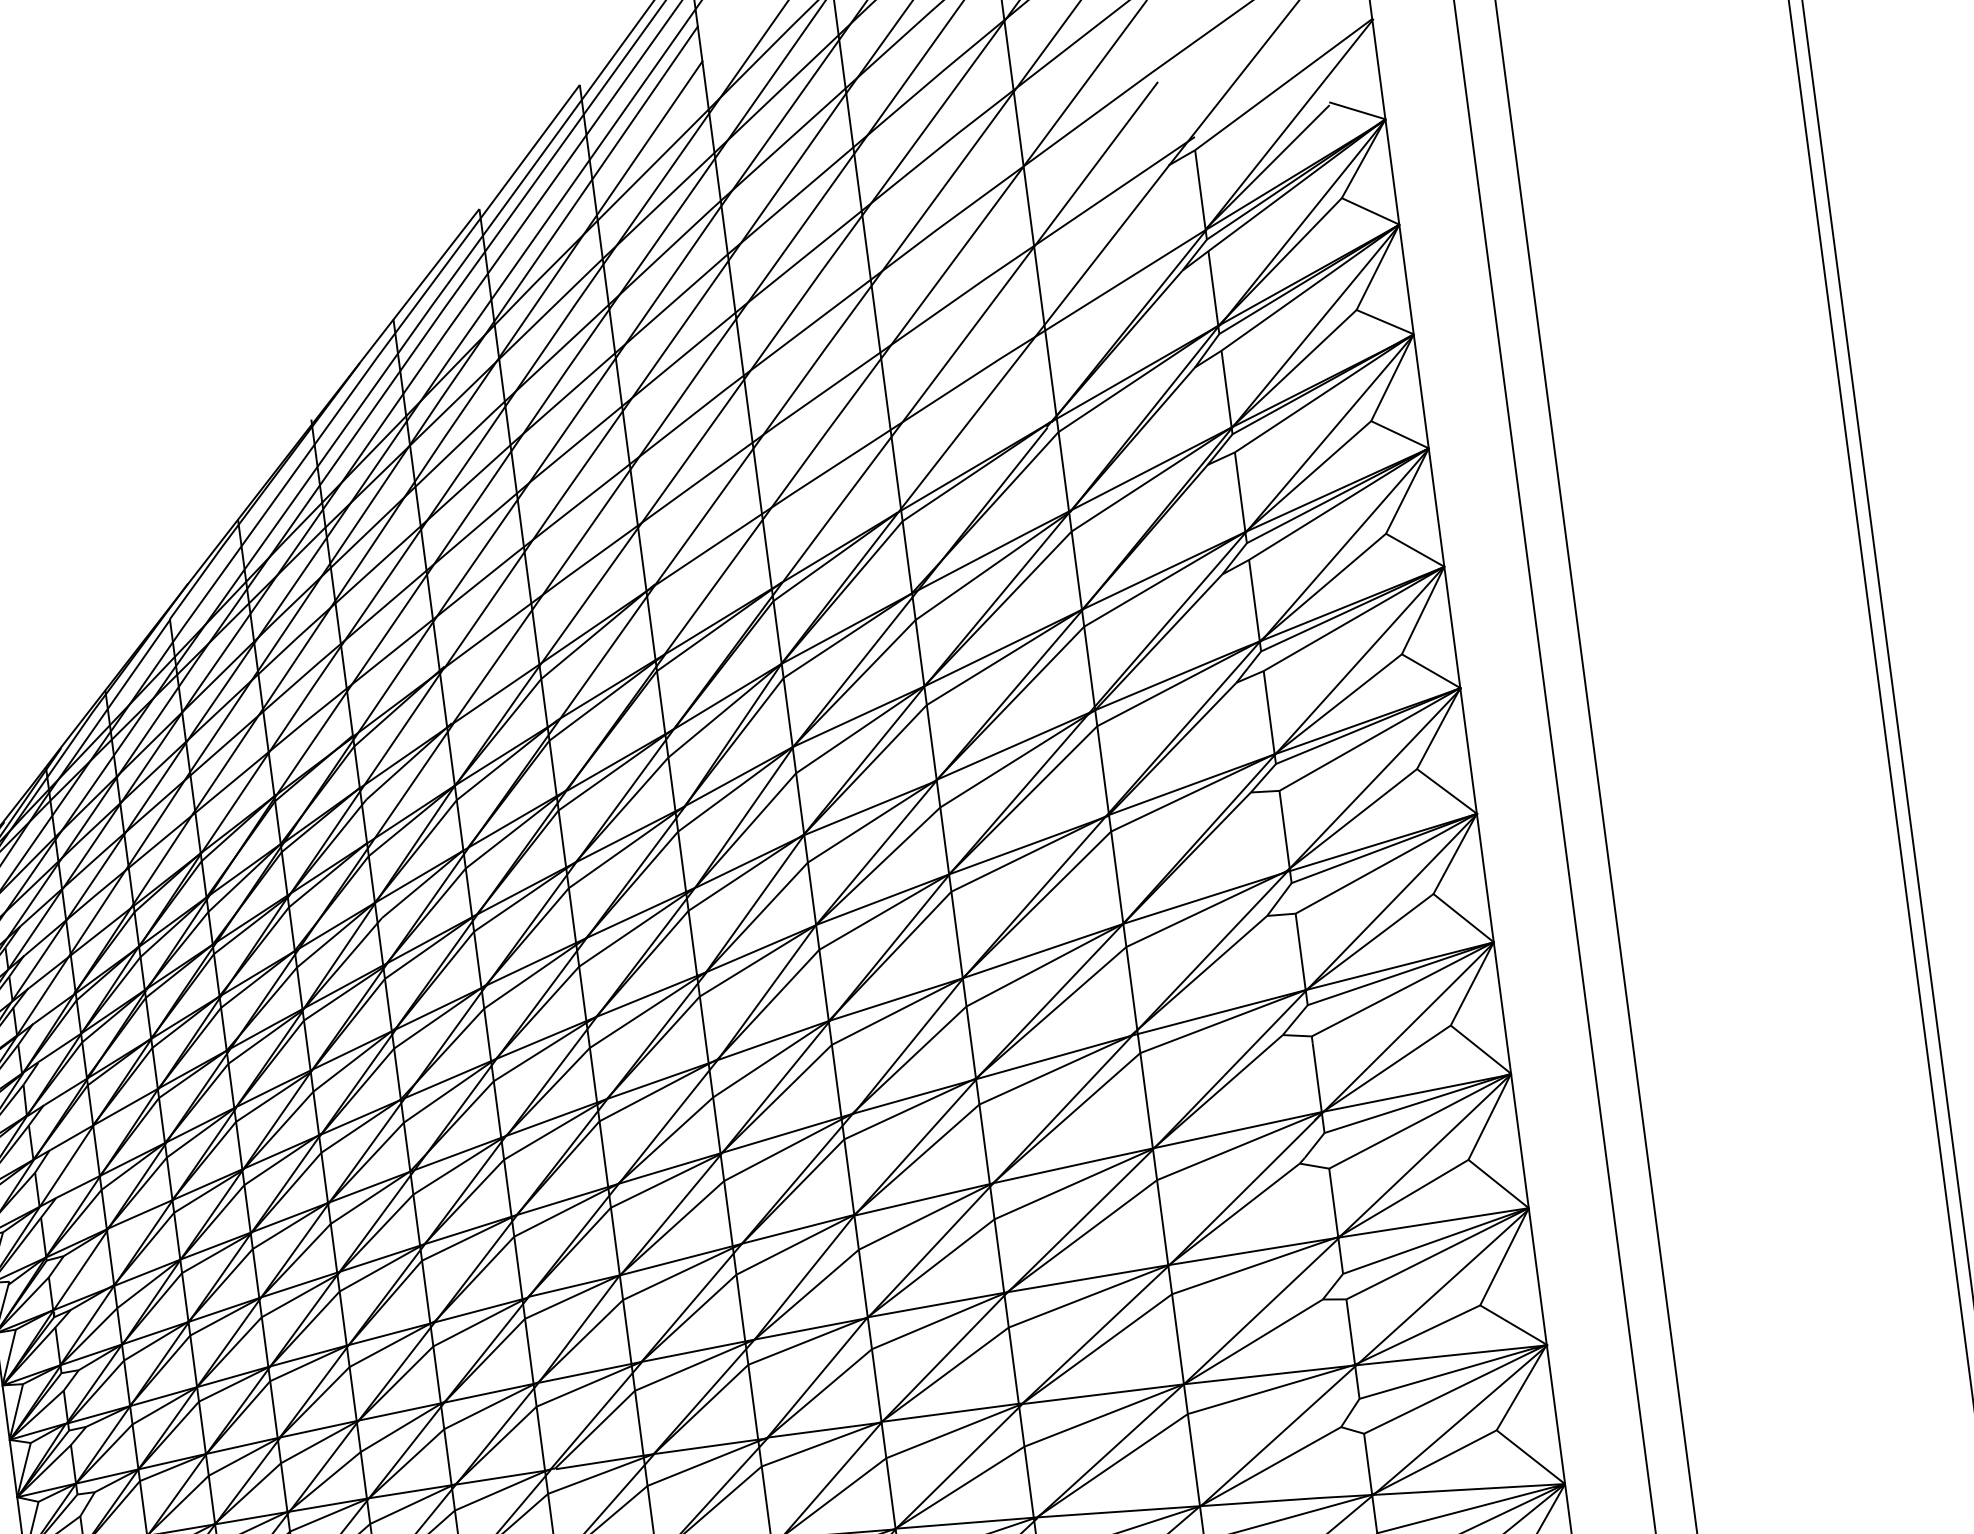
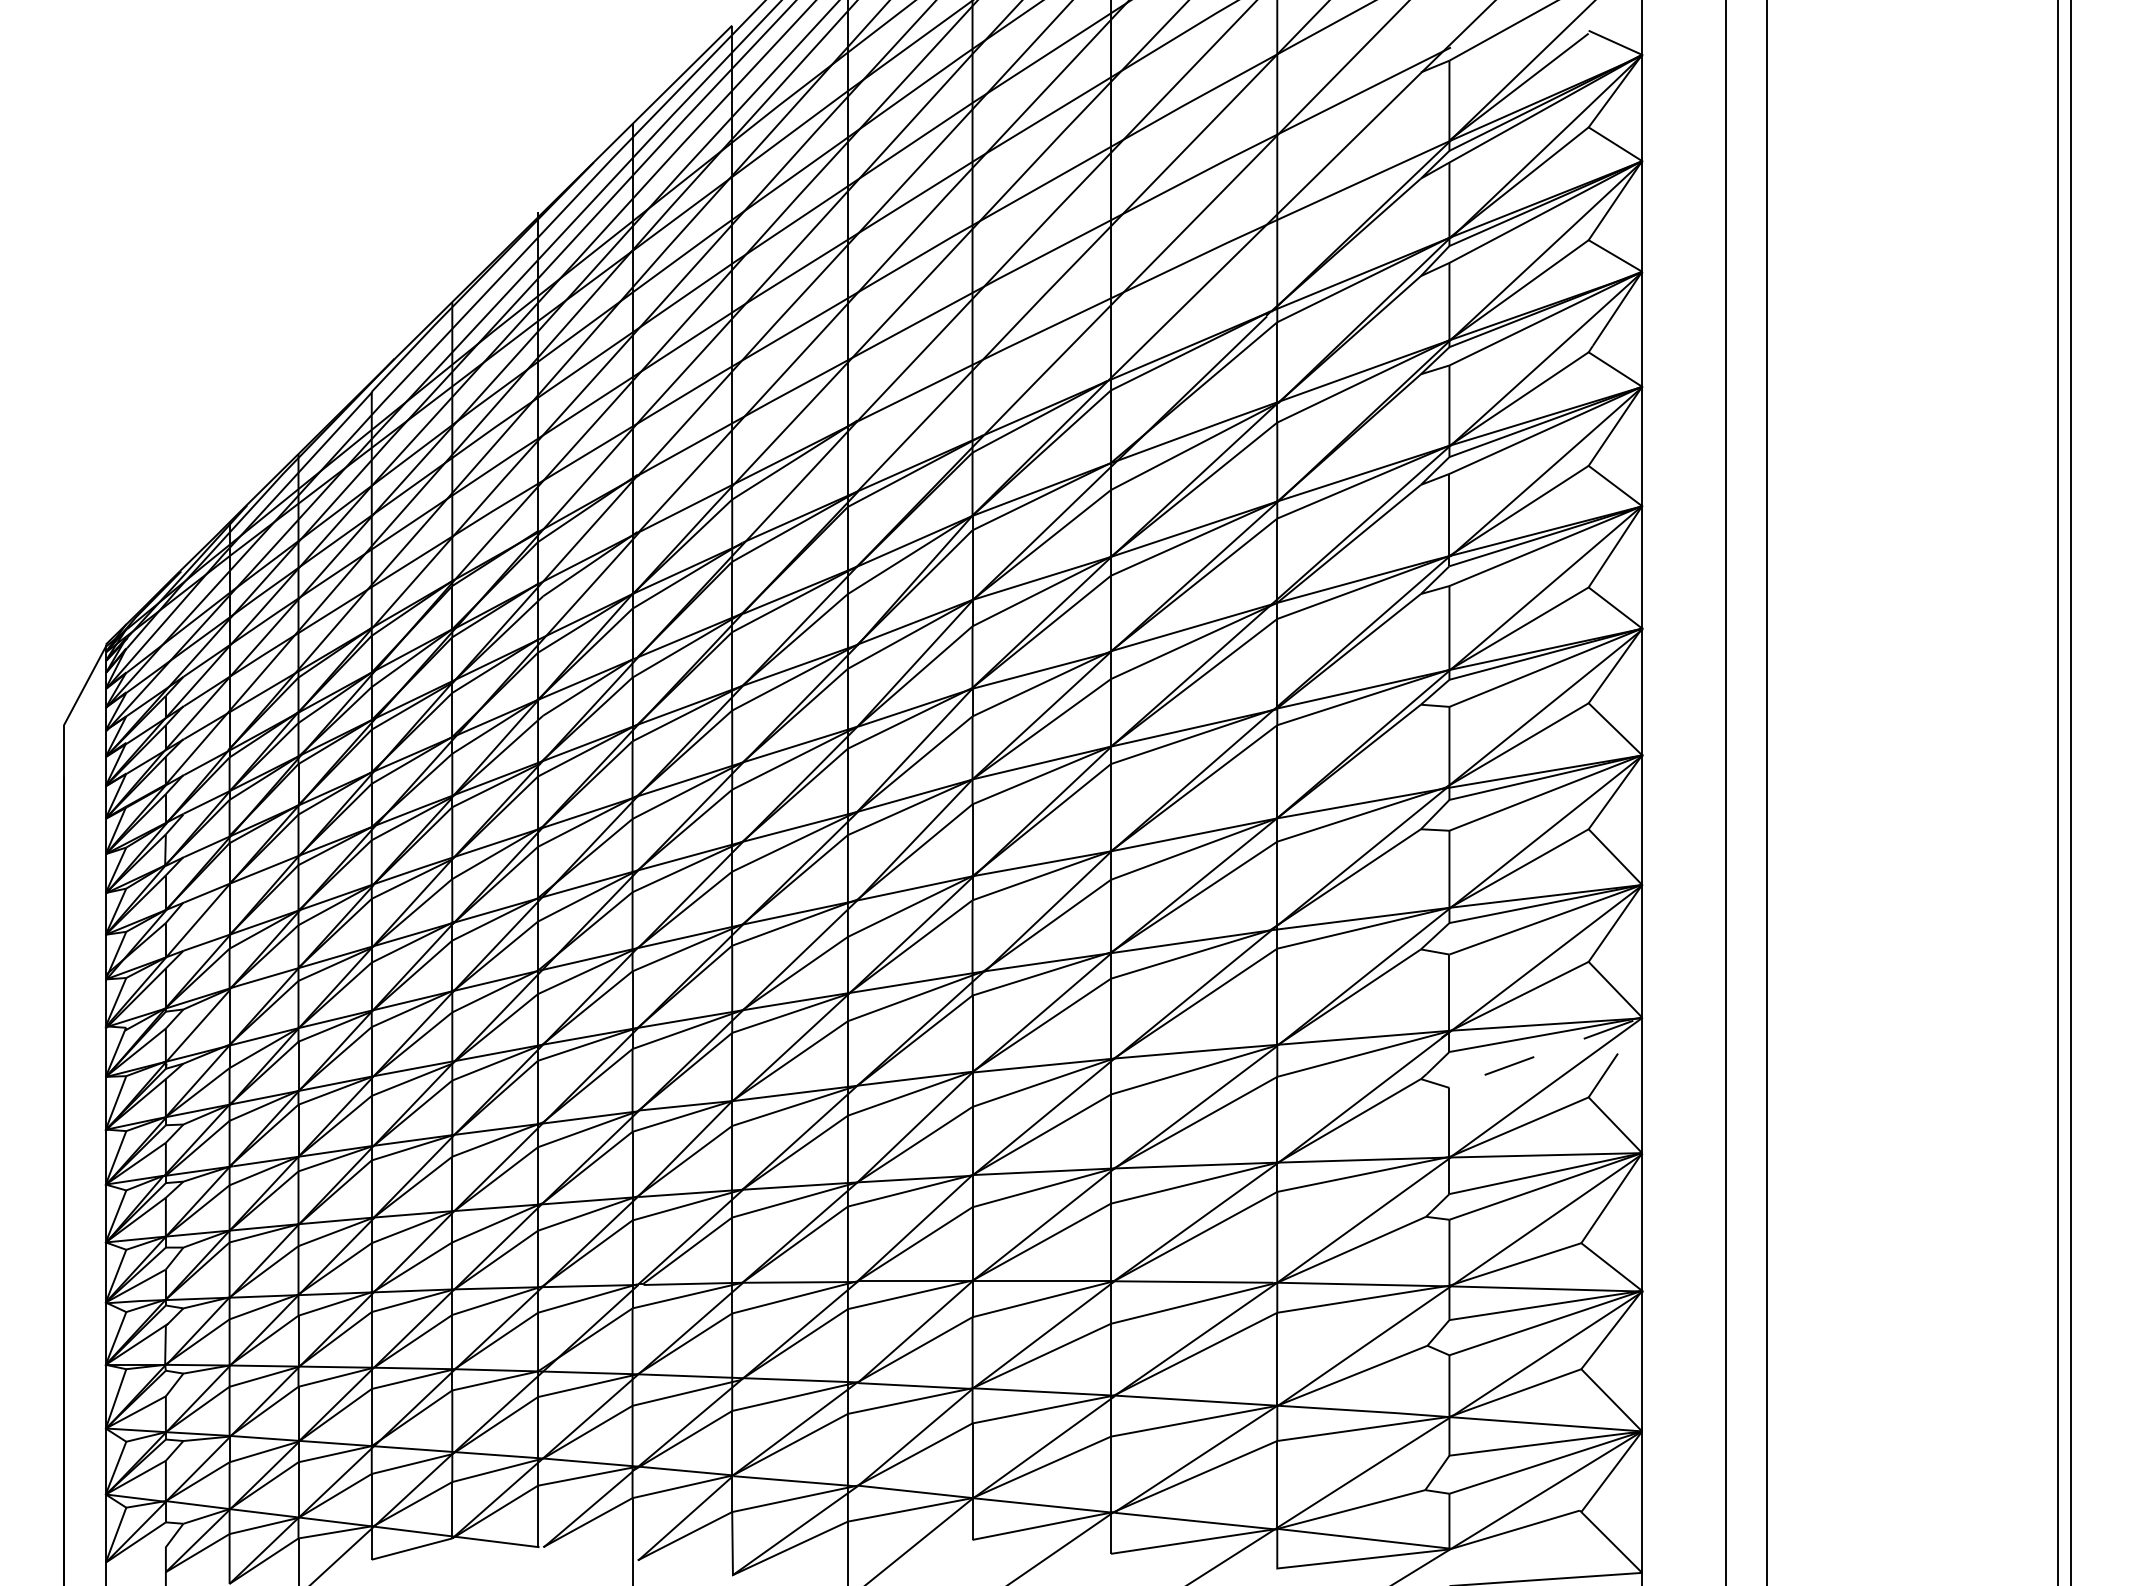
line: (1463, 1098) -> (1591, 1035), solid -> dashed

